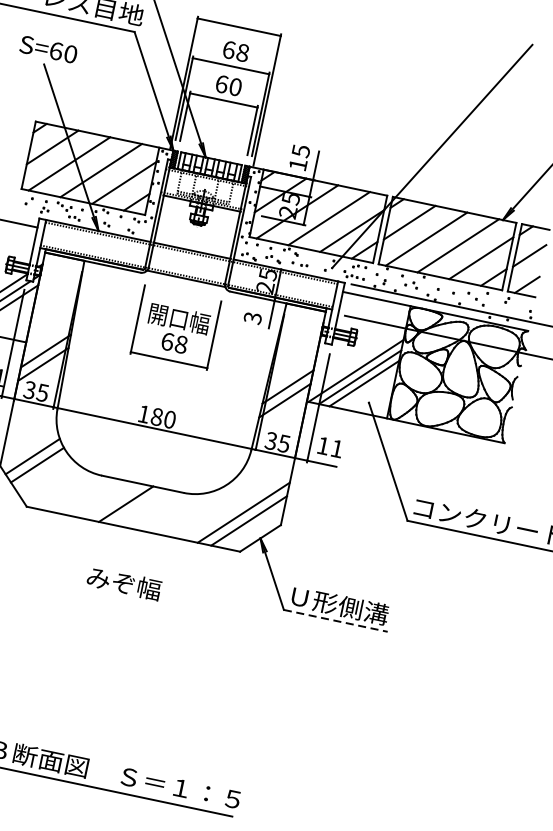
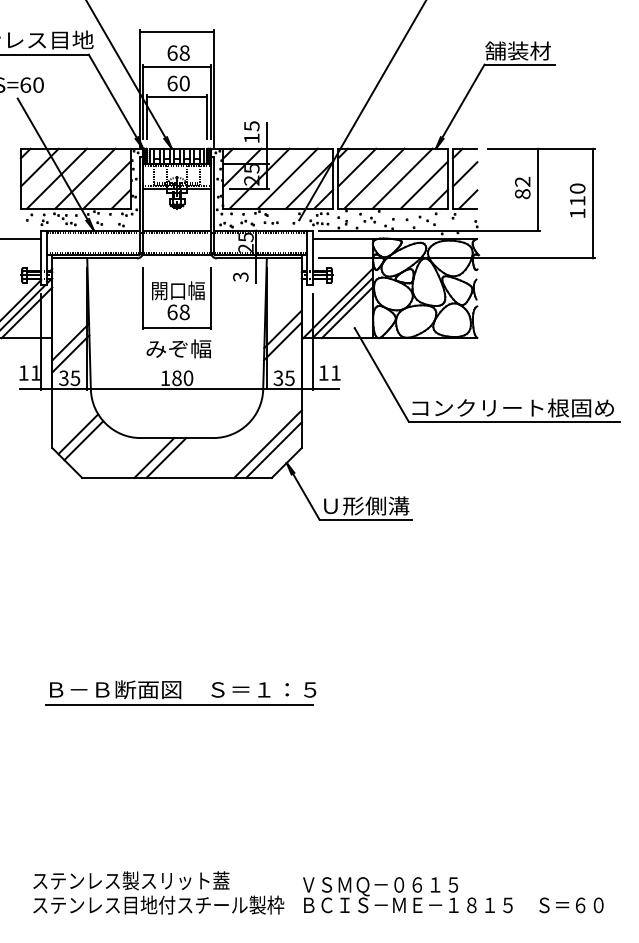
line: (112, 500) -> (154, 457), added
text: (123, 583) -> (178, 348), moved
line: (336, 620) -> (366, 519), dashed -> solid

